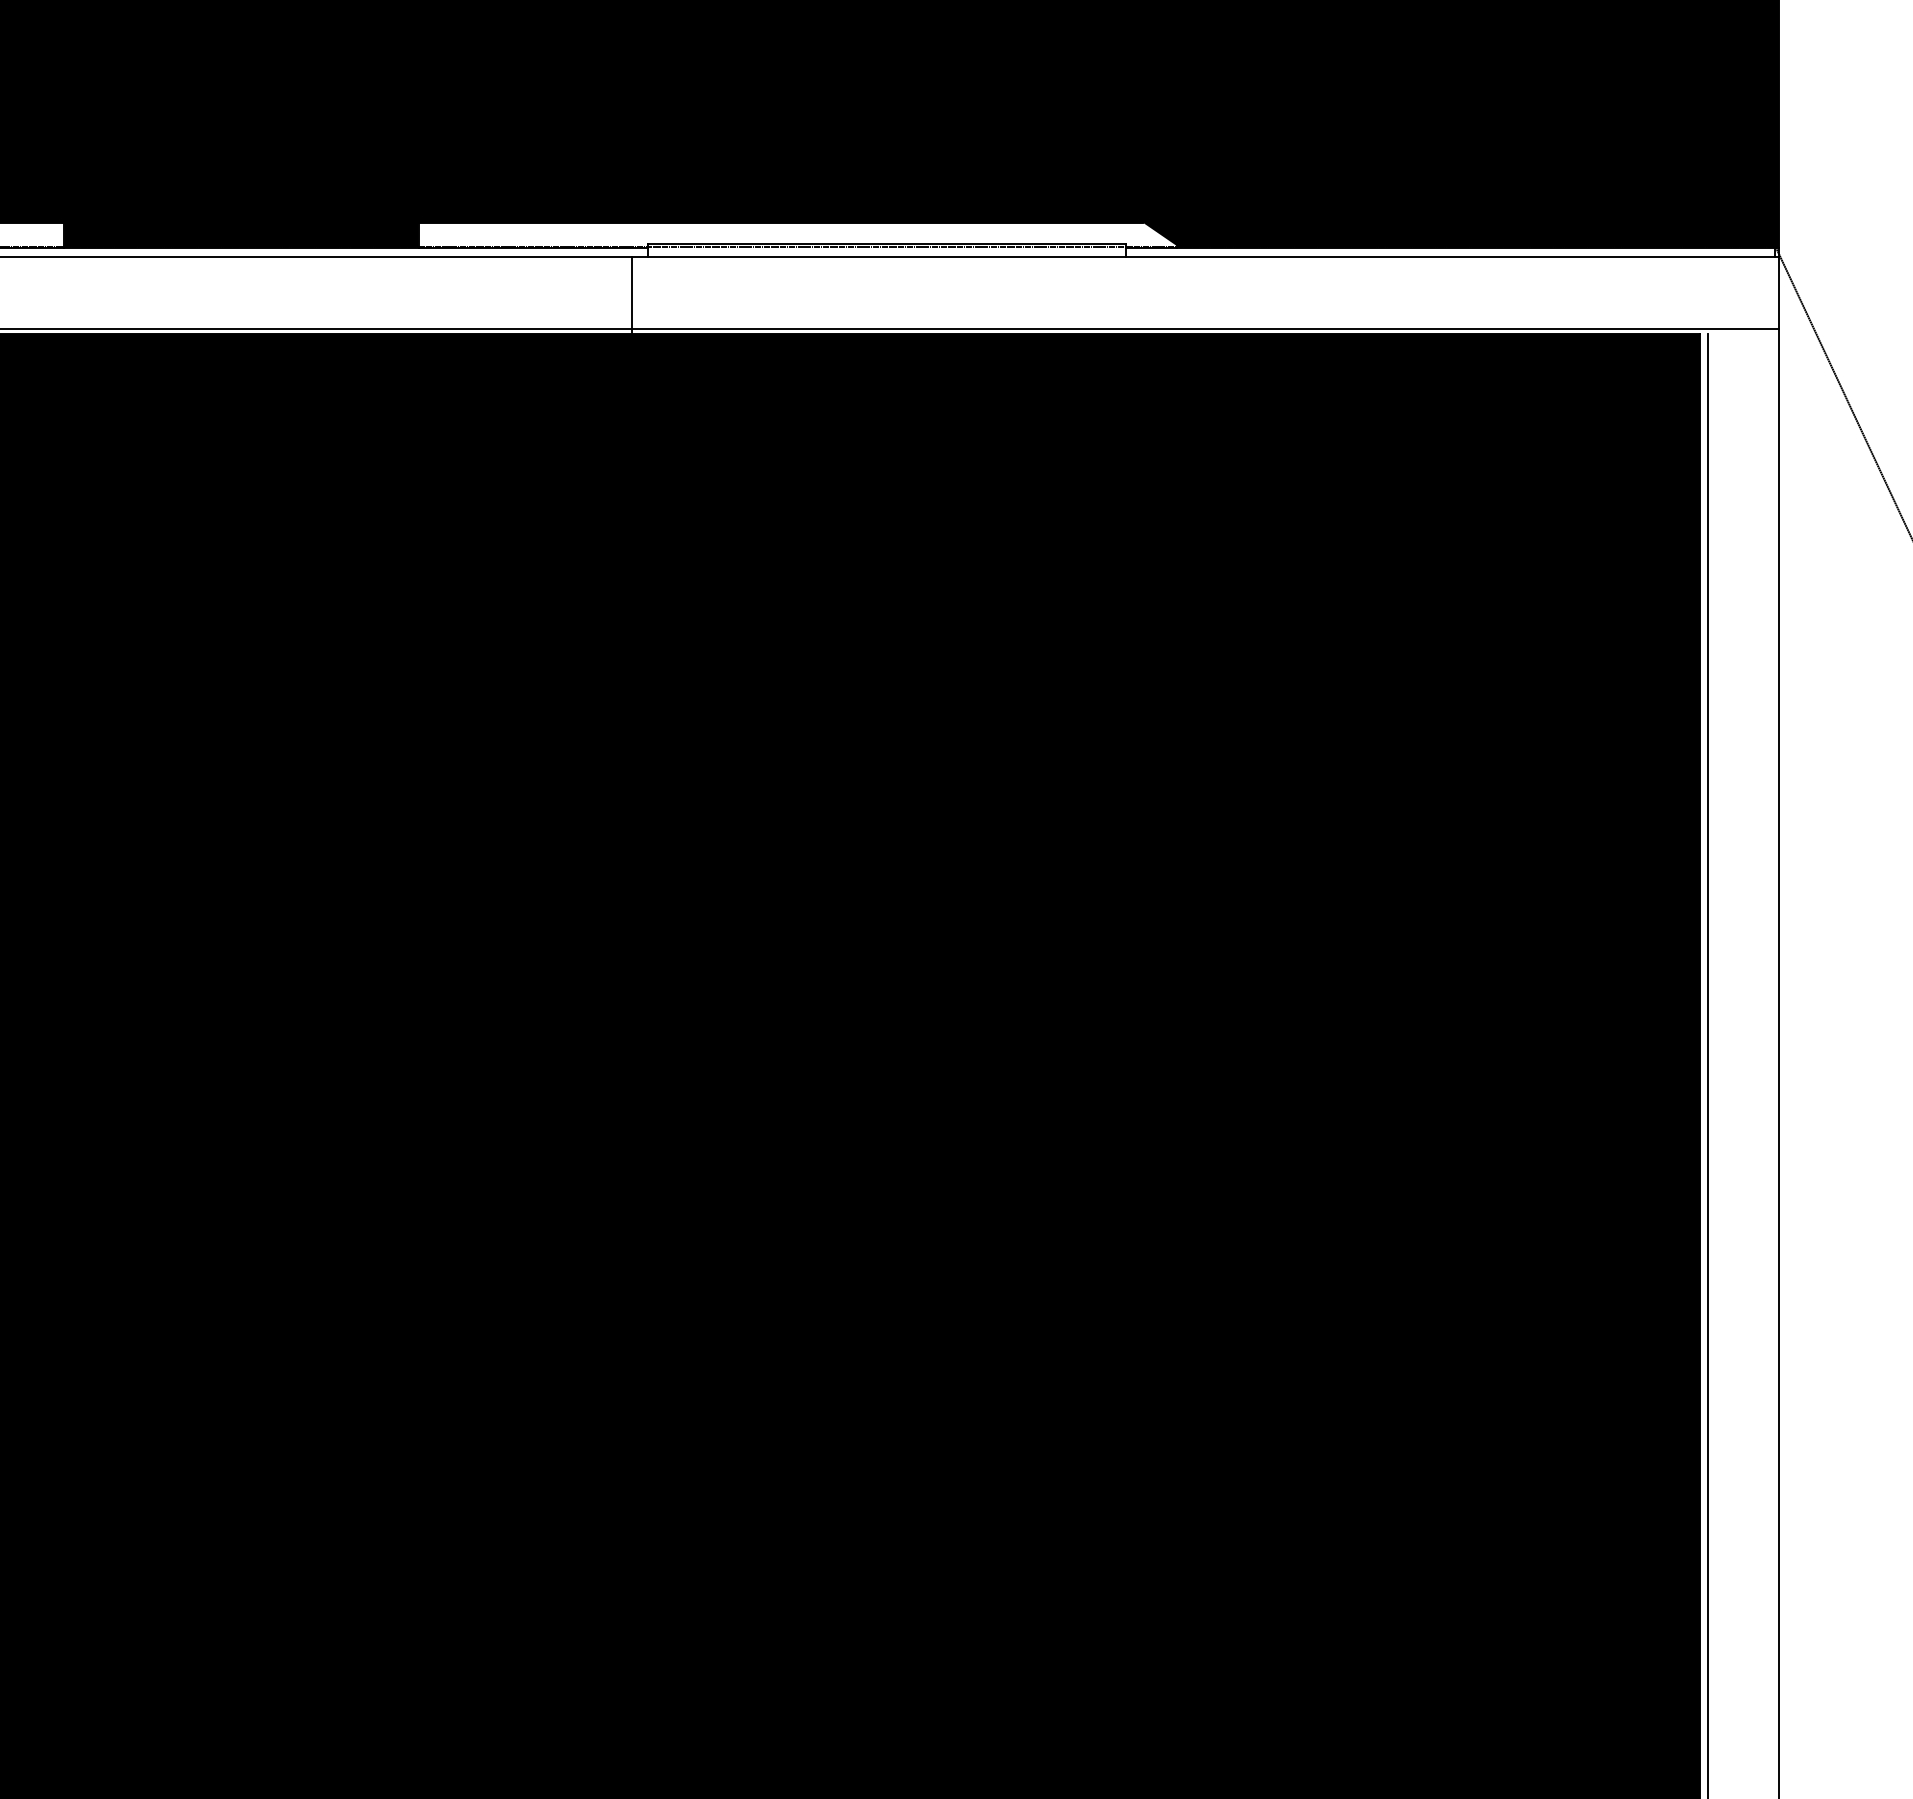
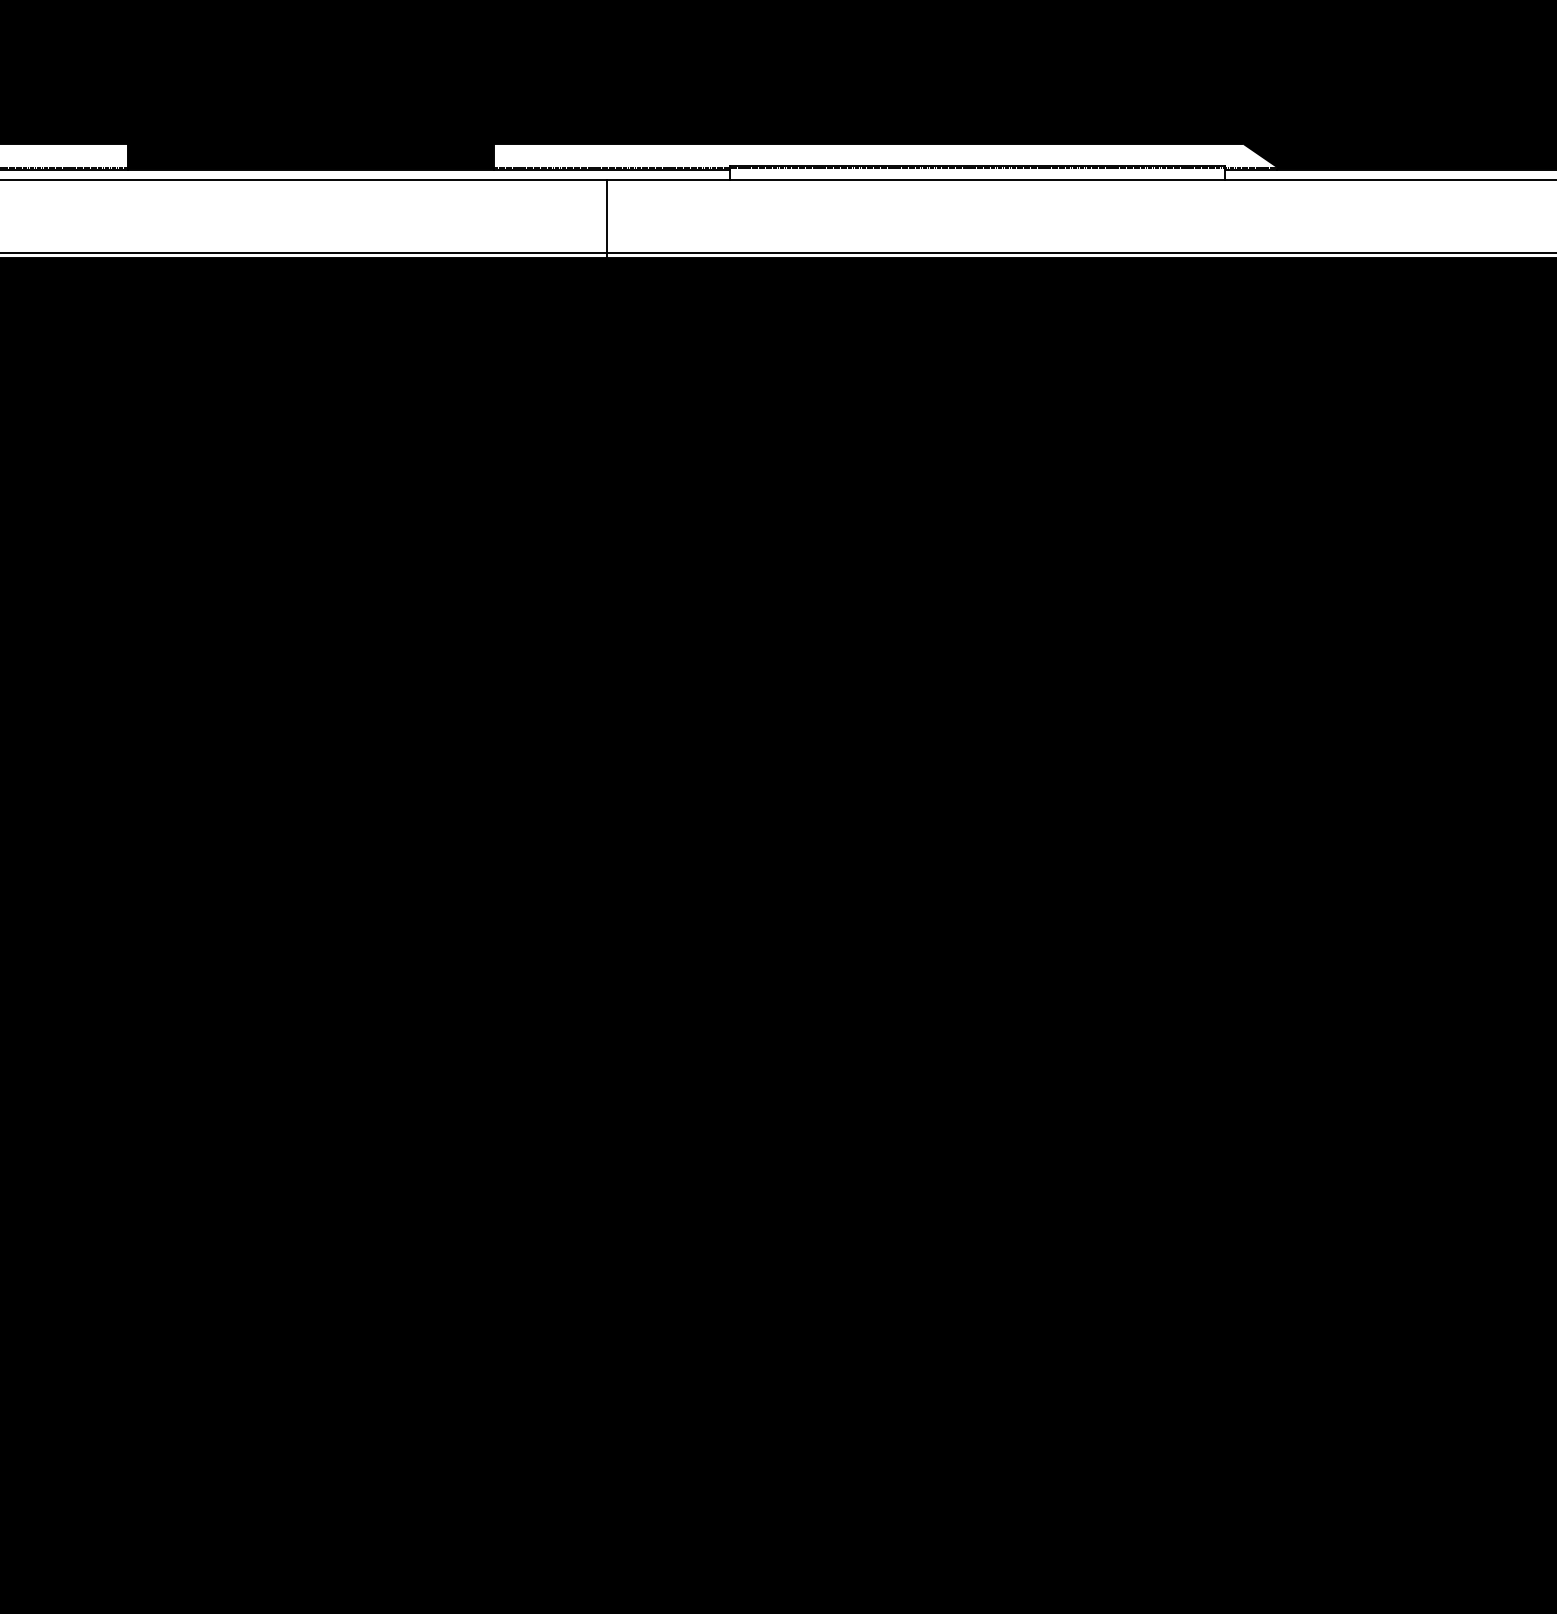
line: (632, 295) -> (607, 218), moved

